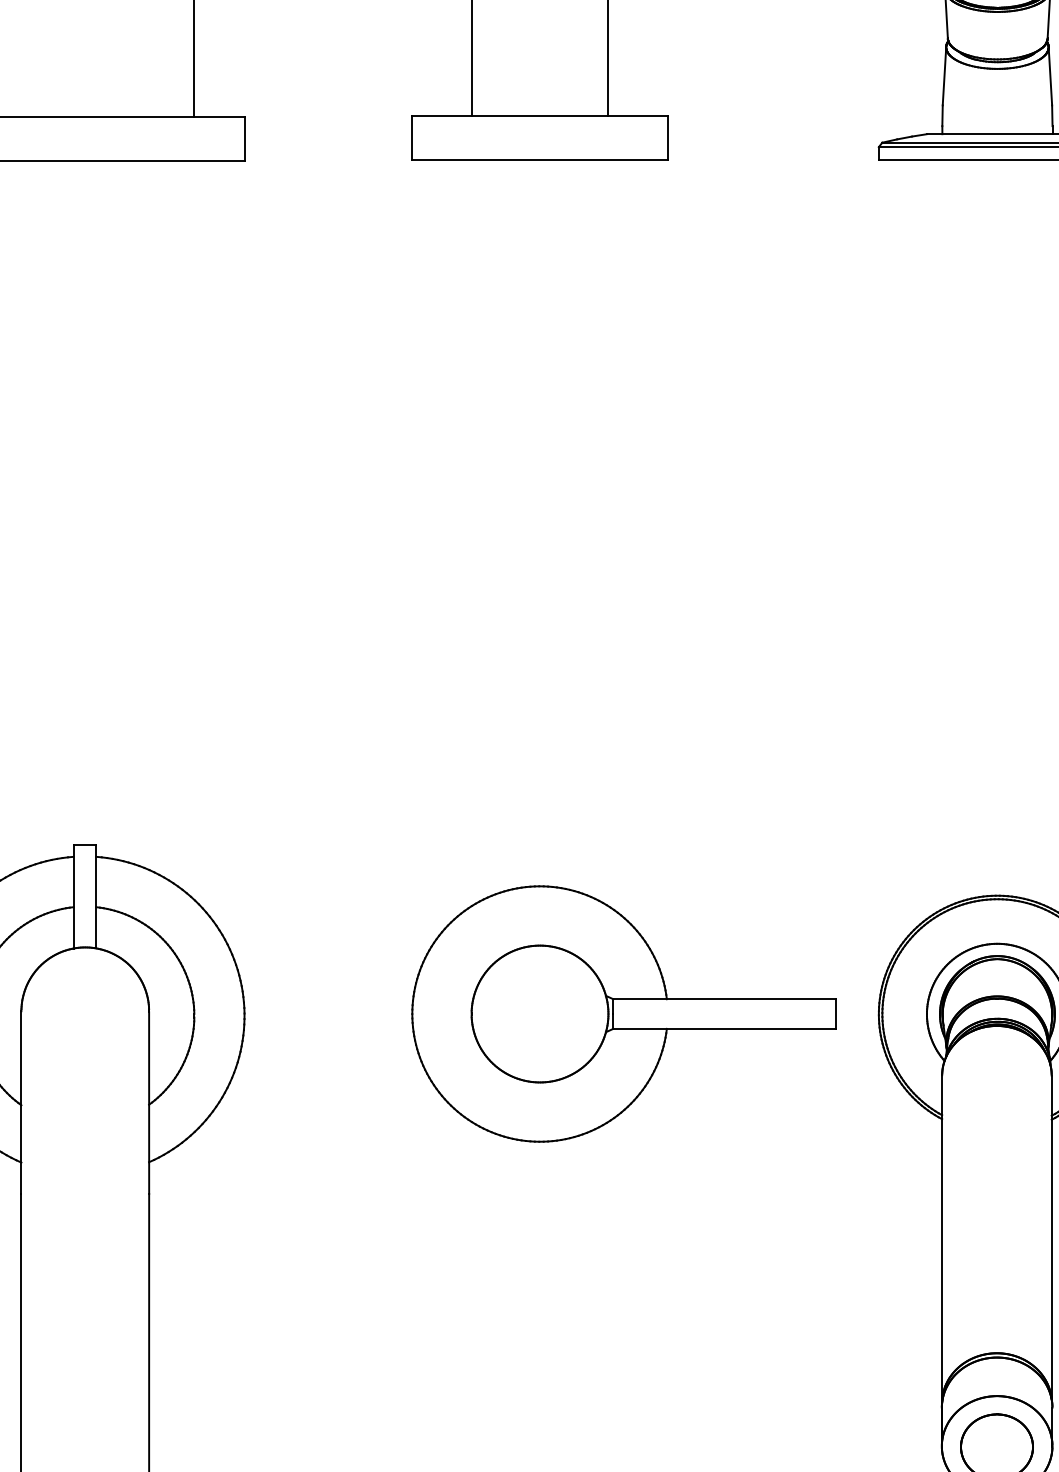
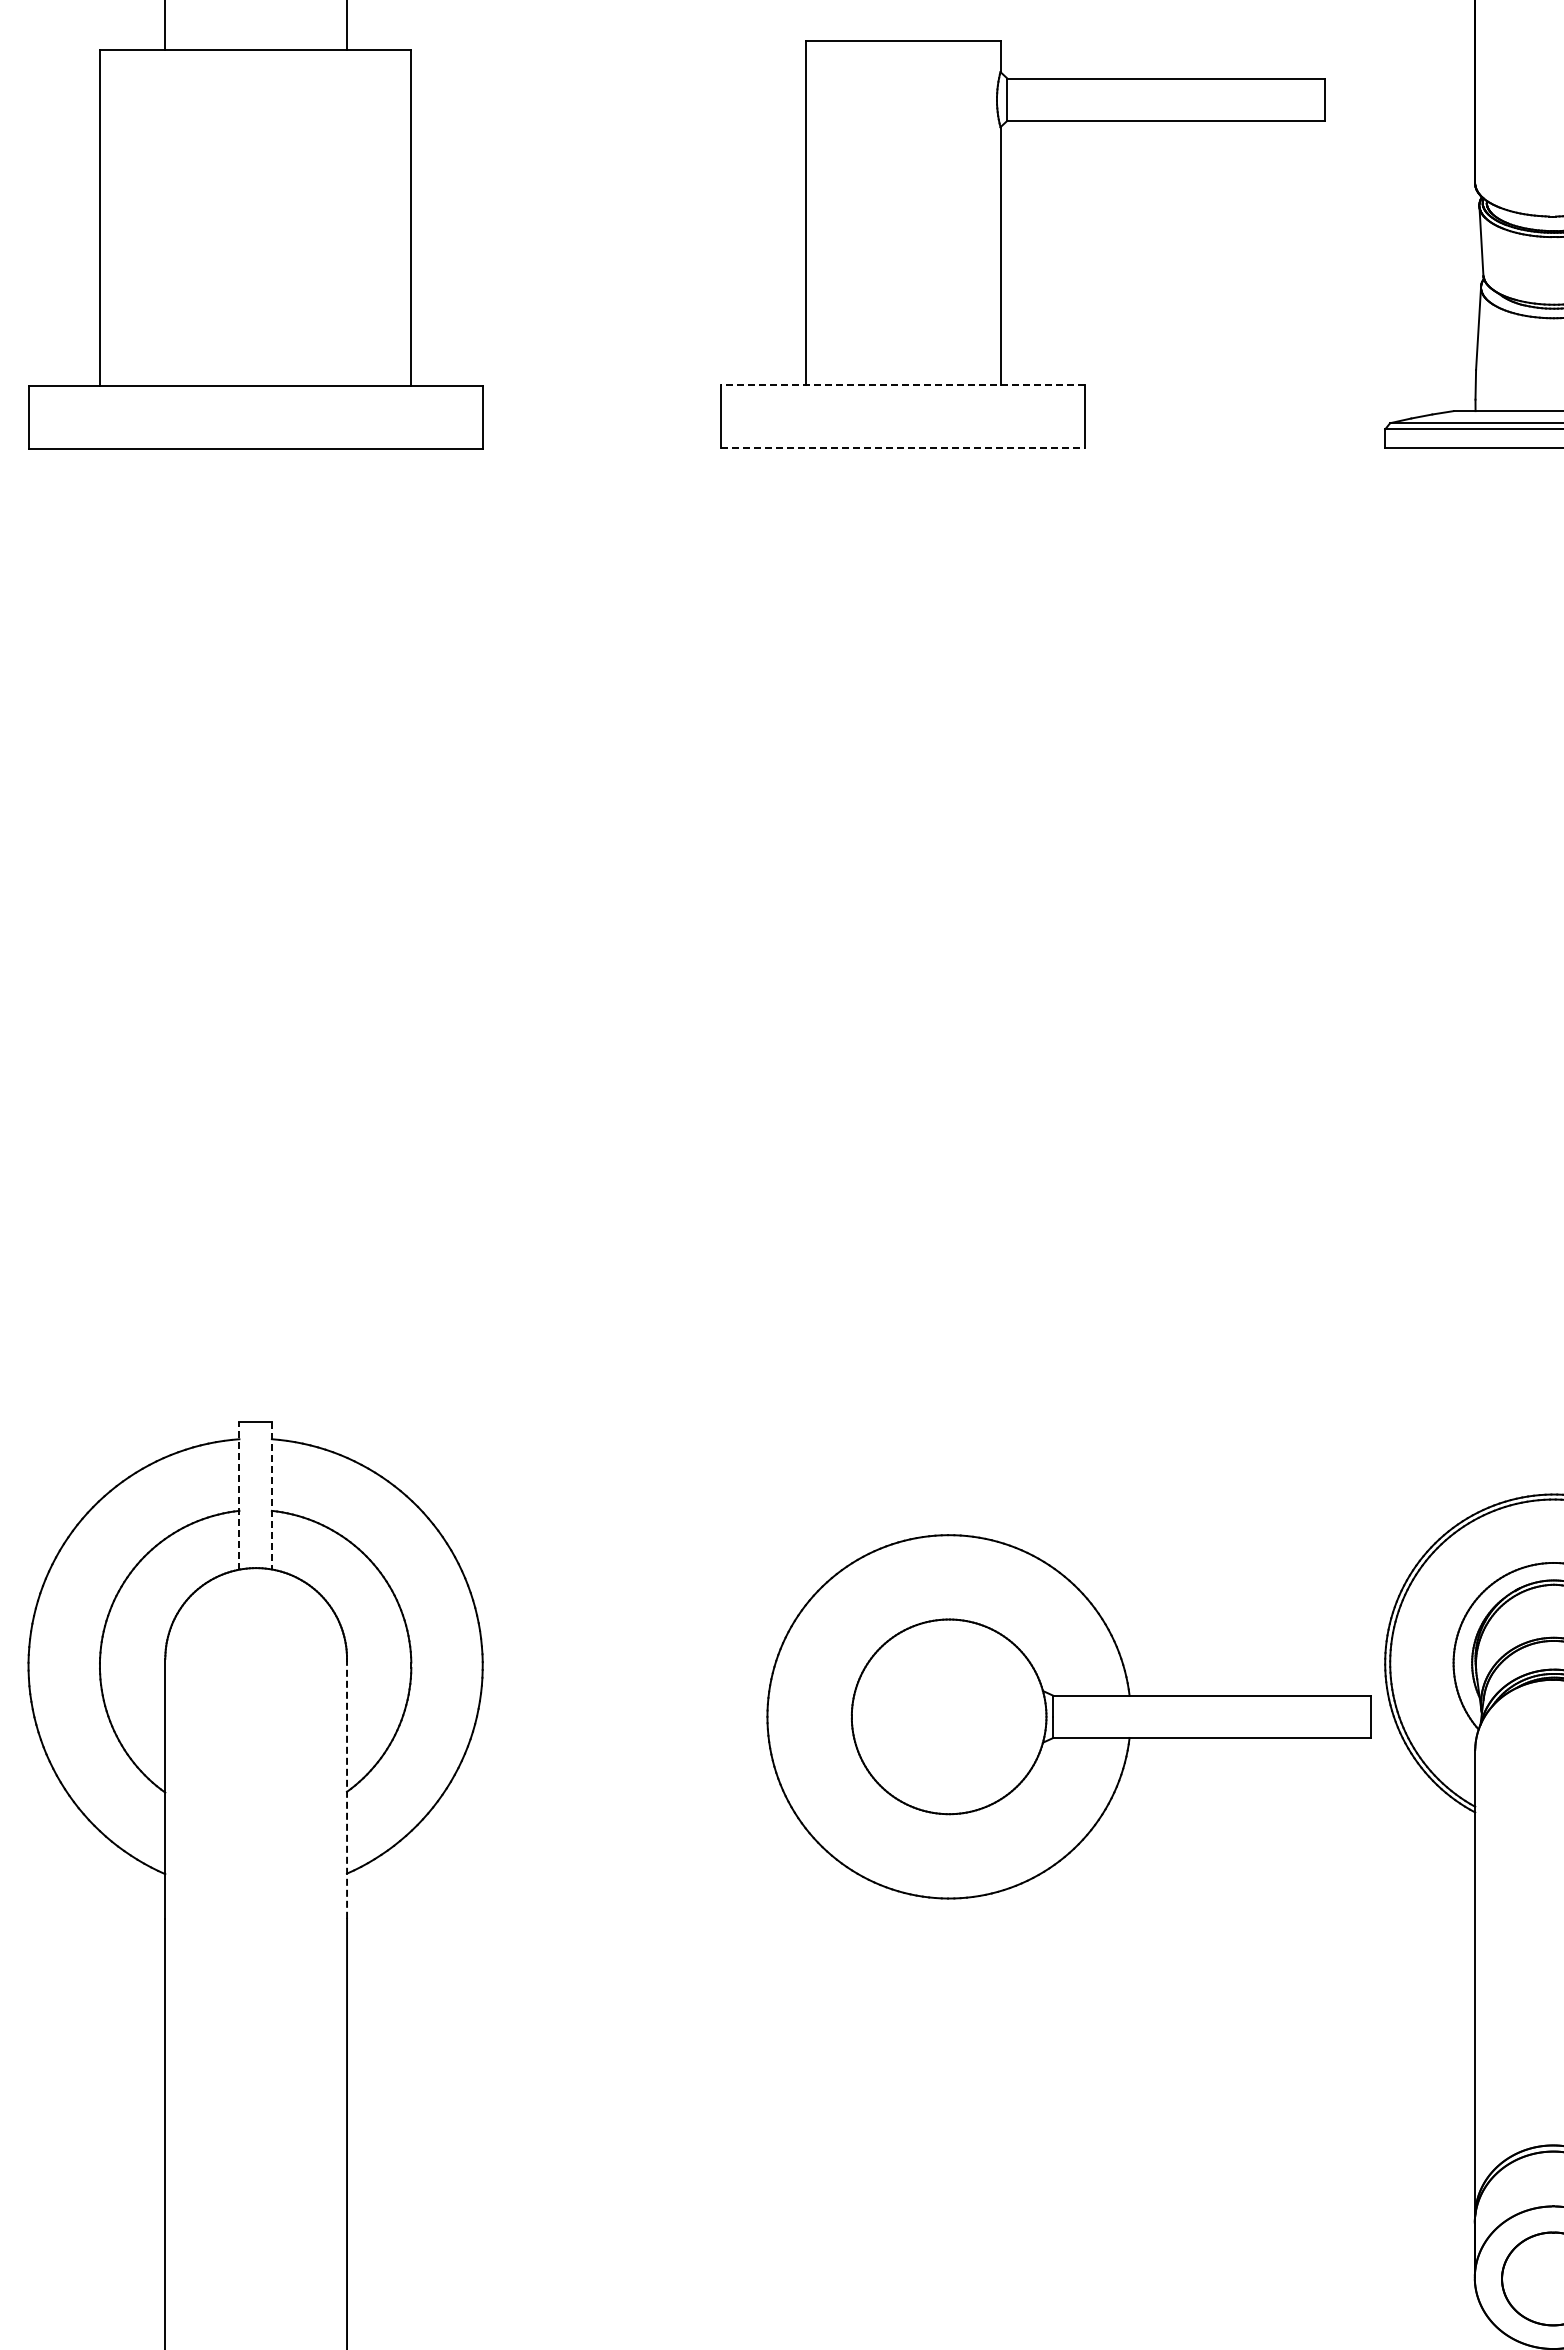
line: (540, 116) -> (903, 385), solid -> dashed
line: (540, 160) -> (903, 448), solid -> dashed
line: (73, 896) -> (239, 1495), solid -> dashed
line: (96, 896) -> (271, 1495), solid -> dashed
part: (623, 1013) -> (1068, 1716), moved
line: (149, 1103) -> (347, 1789), solid -> dashed

